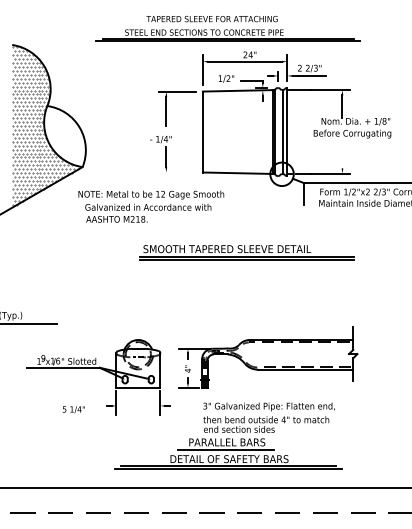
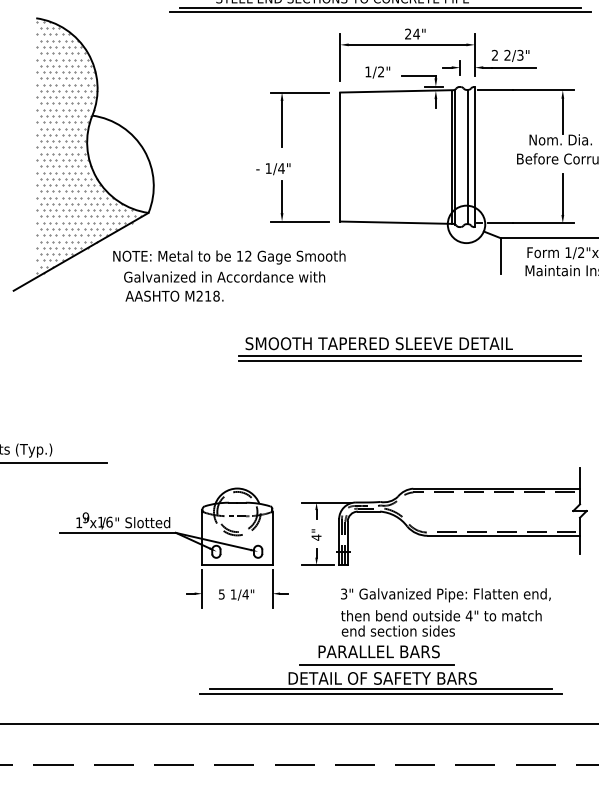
line: (342, 155) -> (562, 194), added
line: (177, 172) -> (299, 221), added
text: (151, 206) -> (229, 275), moved
text: (73, 409) -> (236, 594), moved

